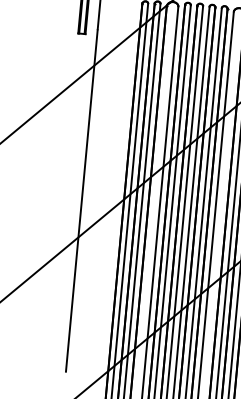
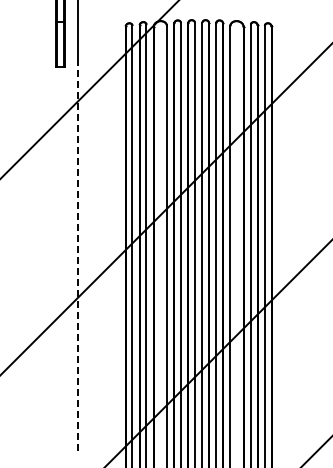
line: (81, 200) -> (77, 255), solid -> dashed

